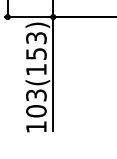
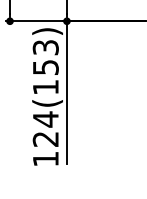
text: (36, 102) -> (45, 128), 103(153) -> 124(153)

